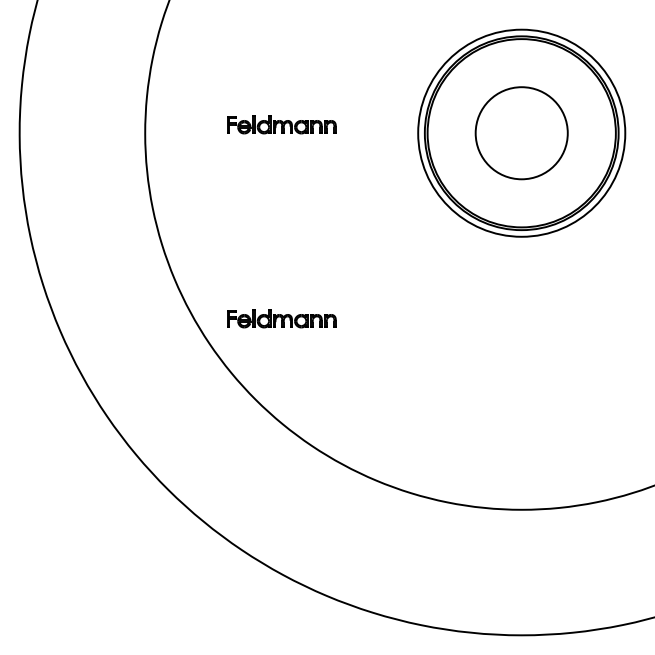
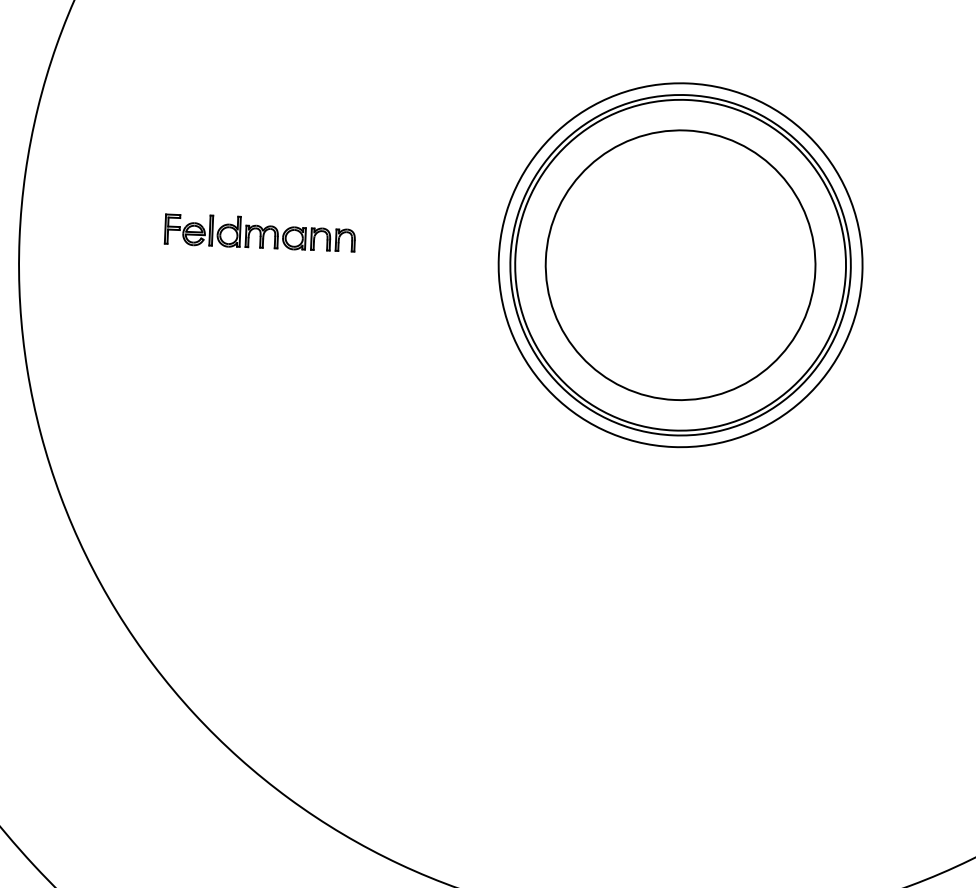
circle: (521, 133) -> (680, 265), size x1.67
part: (281, 318) -> (245, 572), removed

